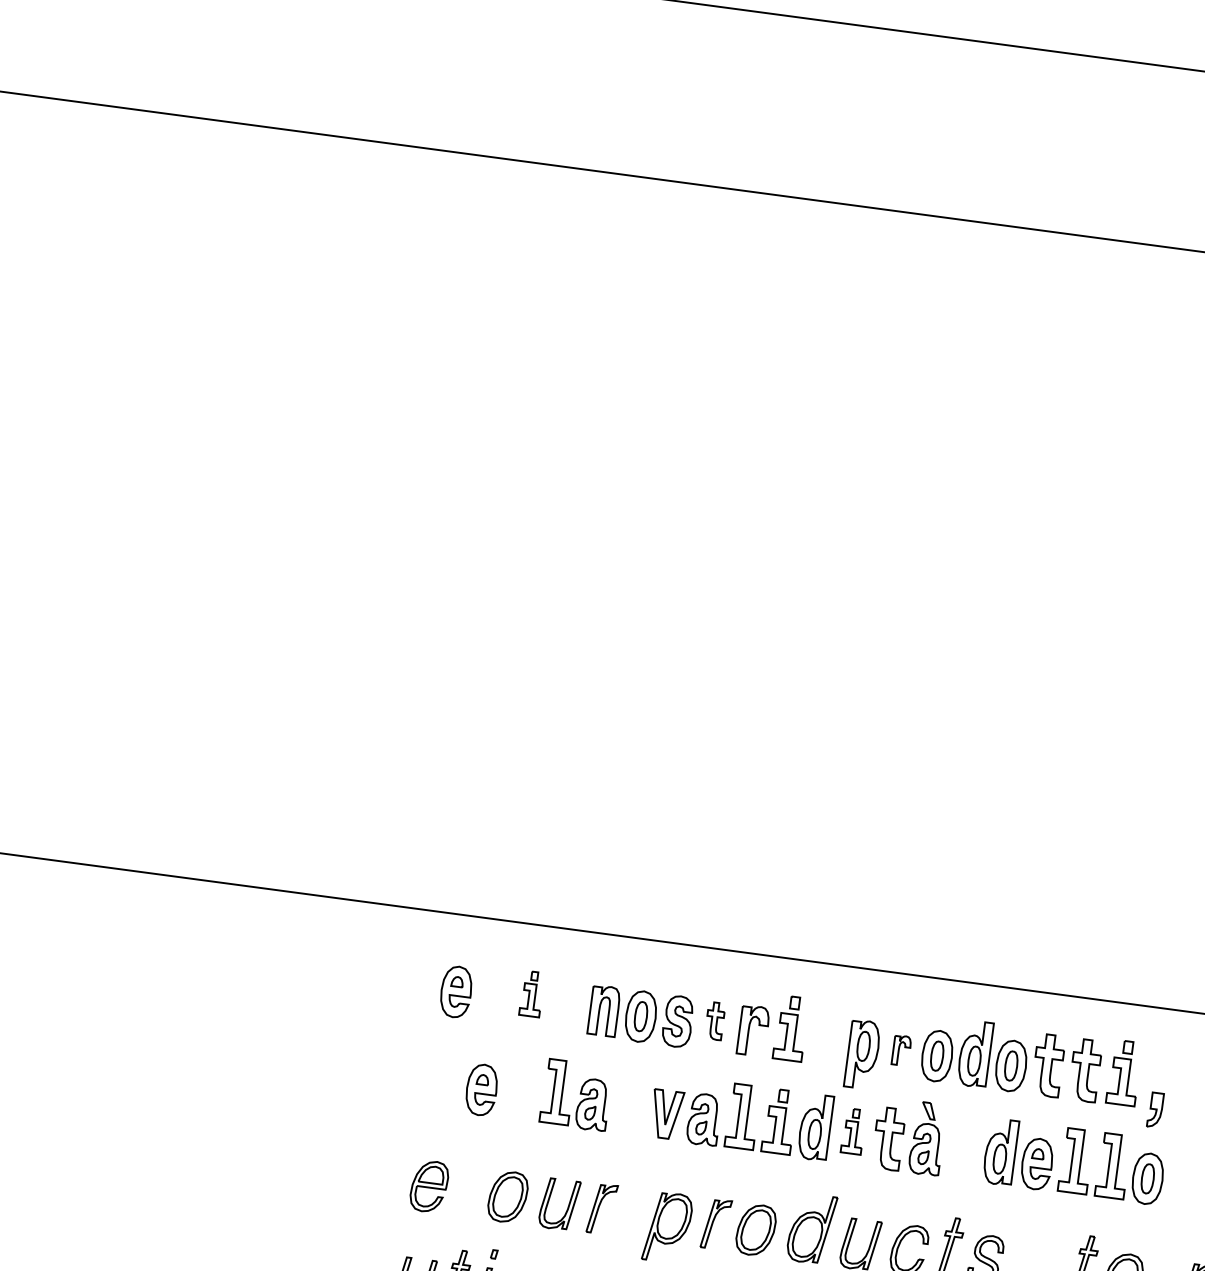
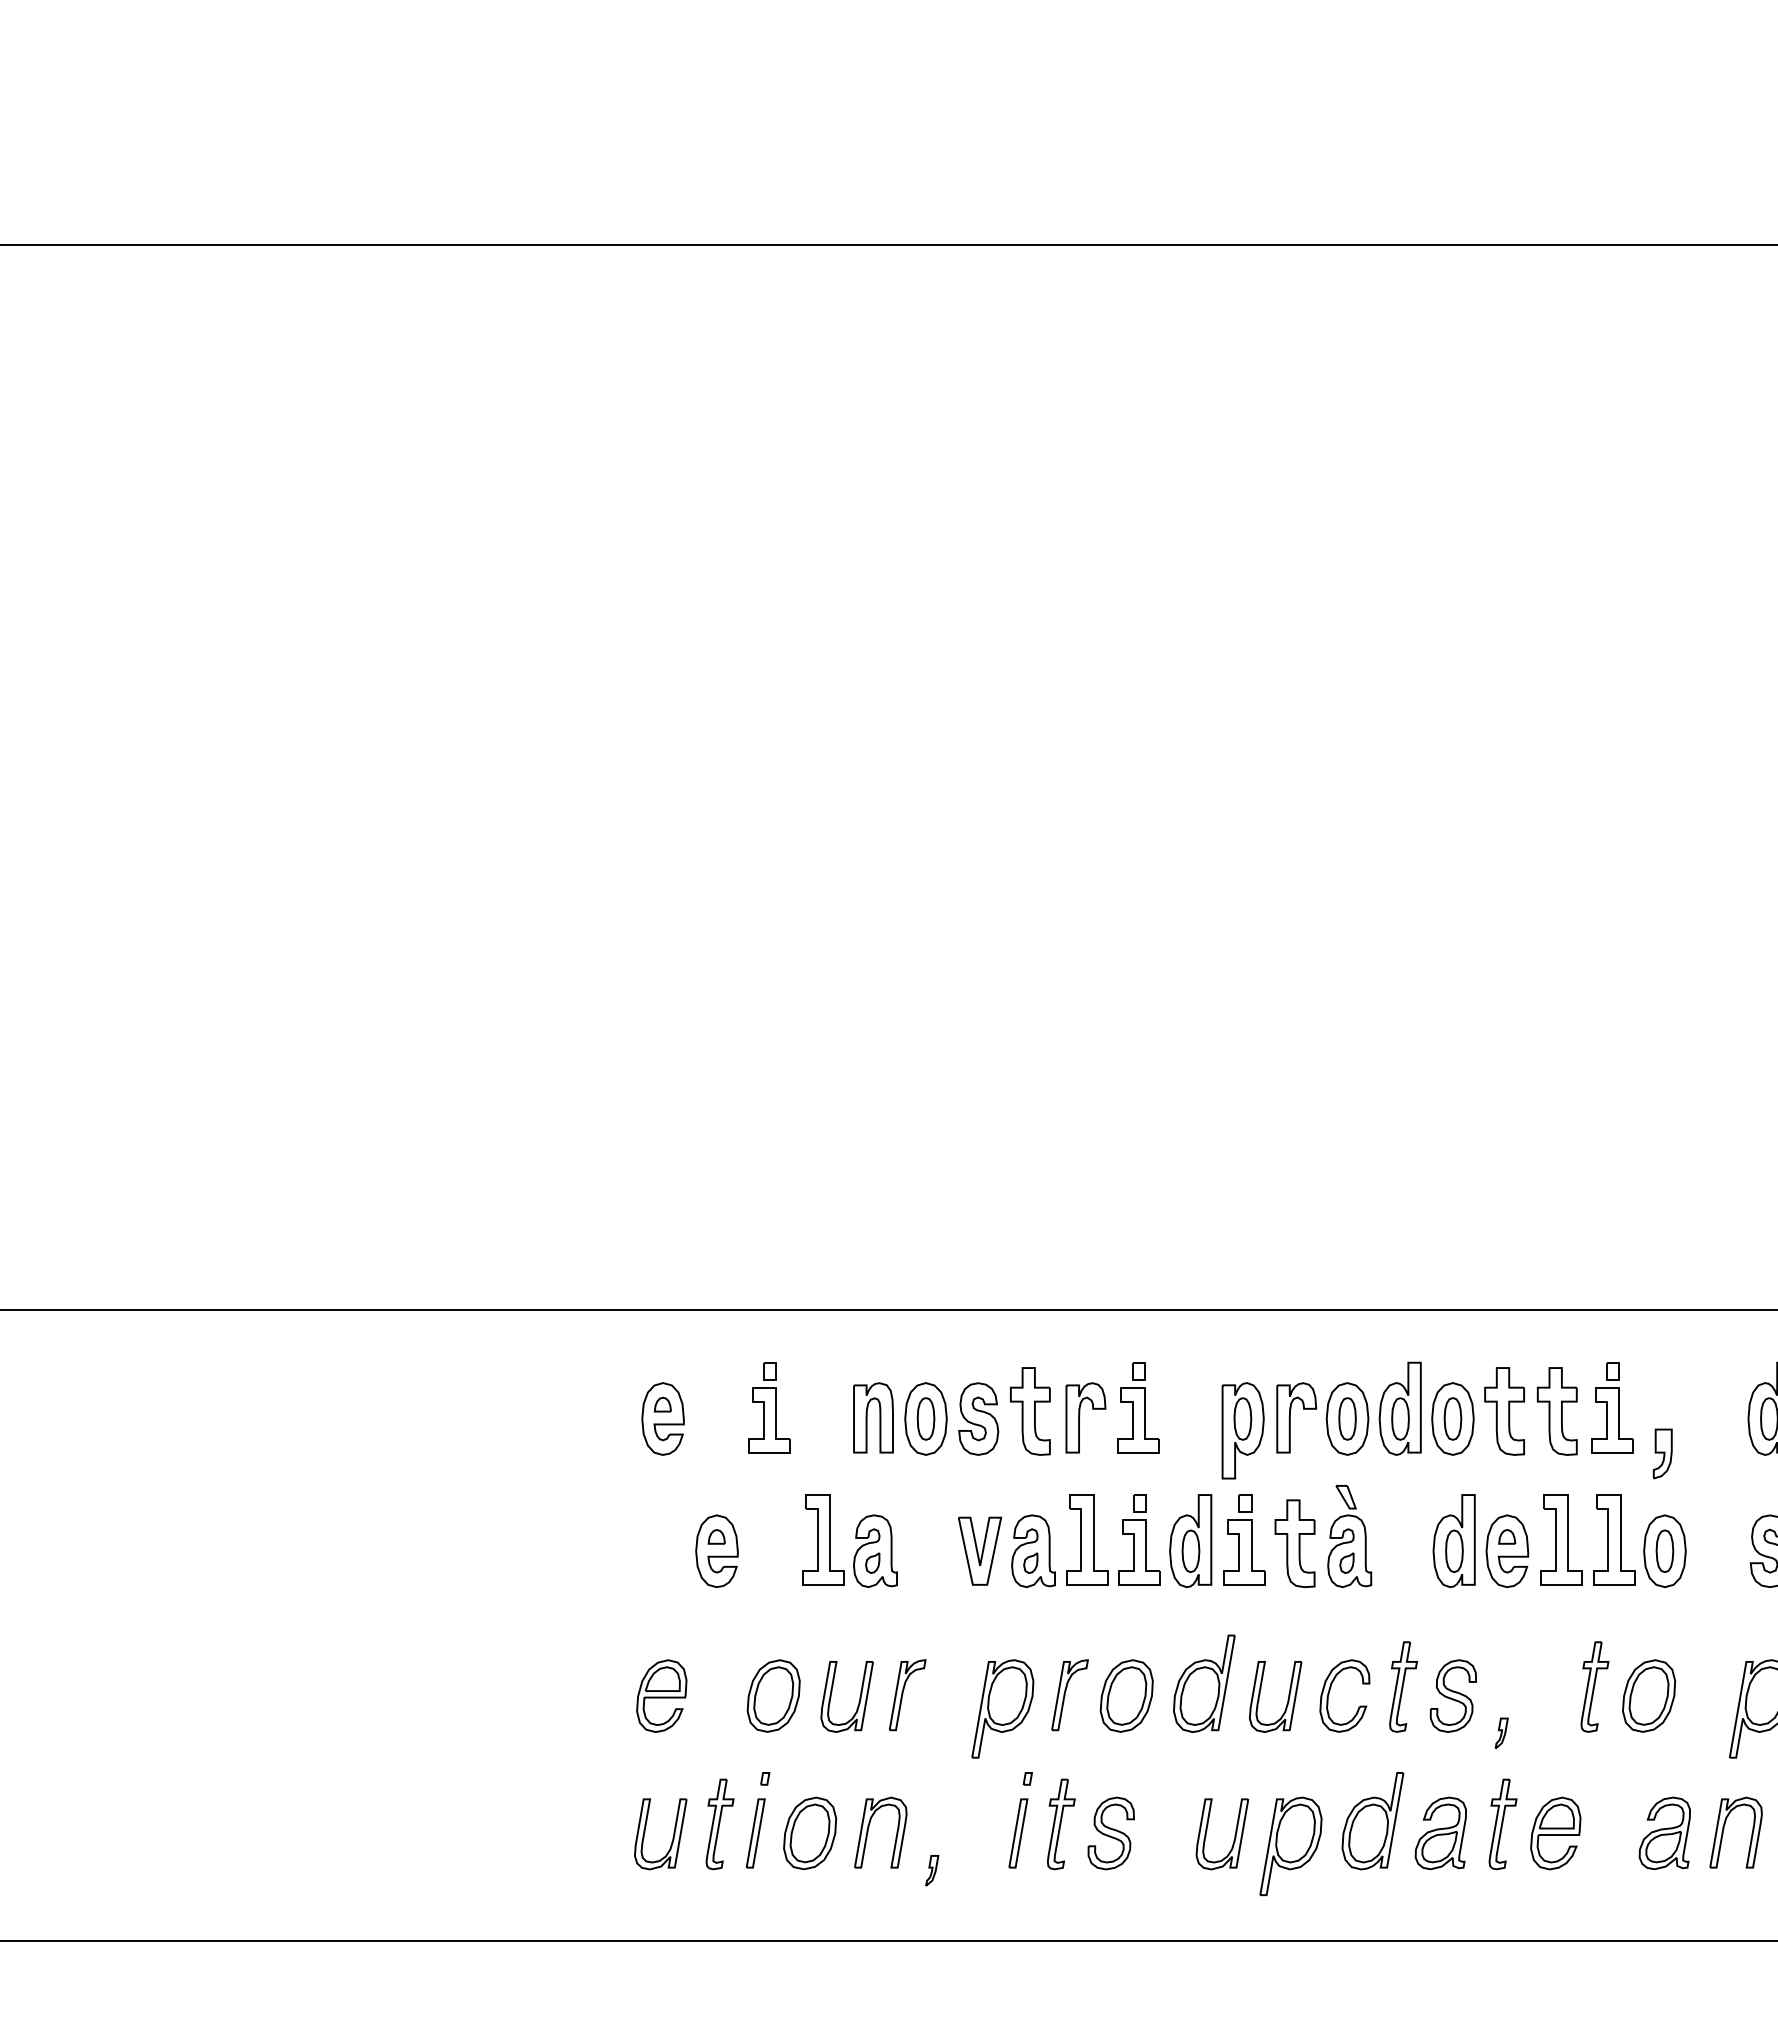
part: (532, 993) -> (769, 1407), size x1.43
part: (715, 1021) -> (1030, 1411), size x1.67
part: (901, 1050) -> (1296, 1417), size x1.67
part: (853, 1131) -> (1244, 1539), size x1.43

